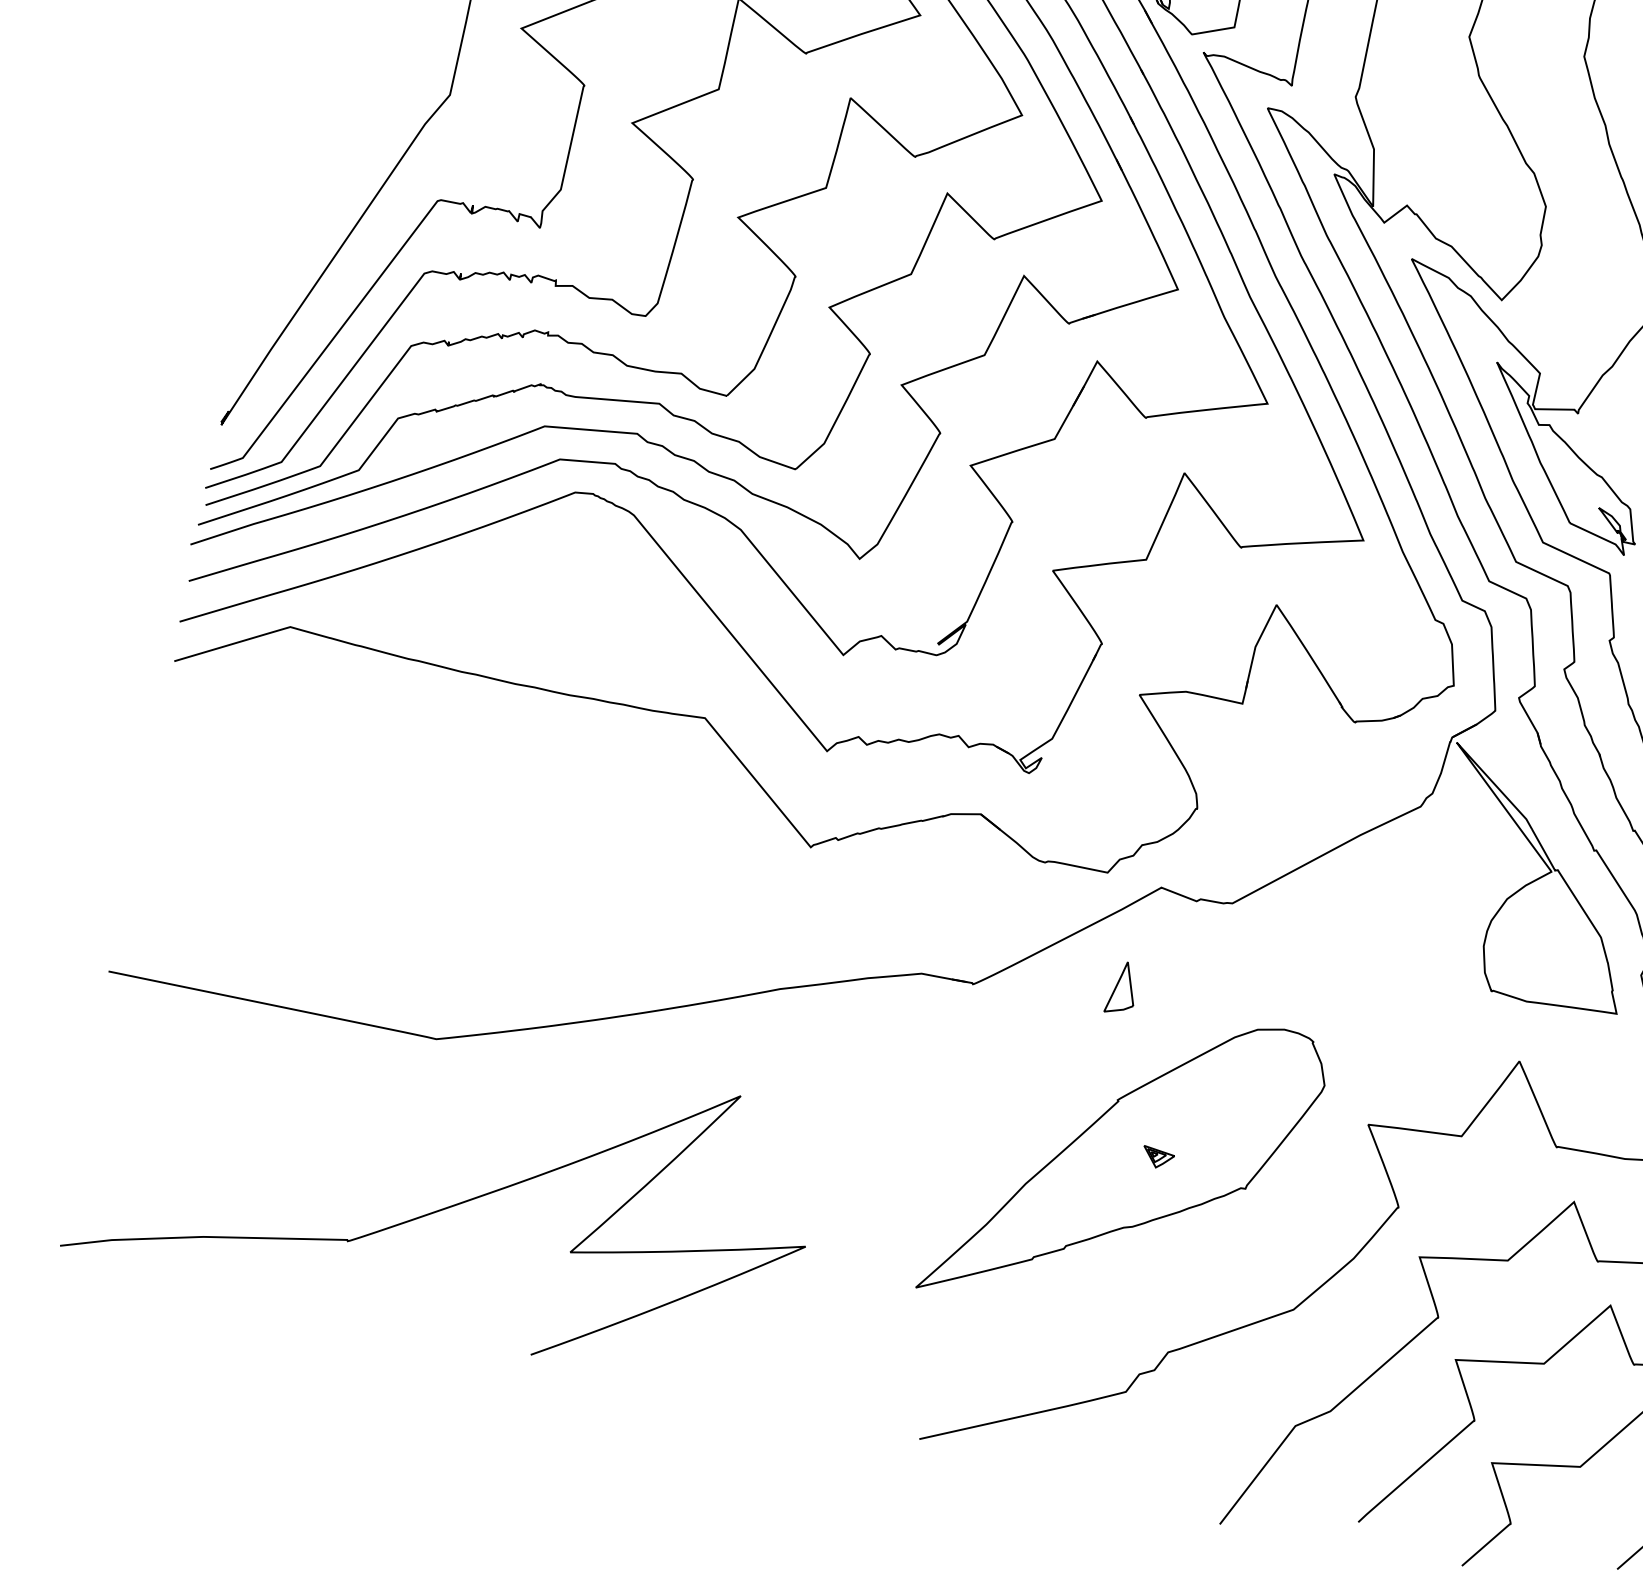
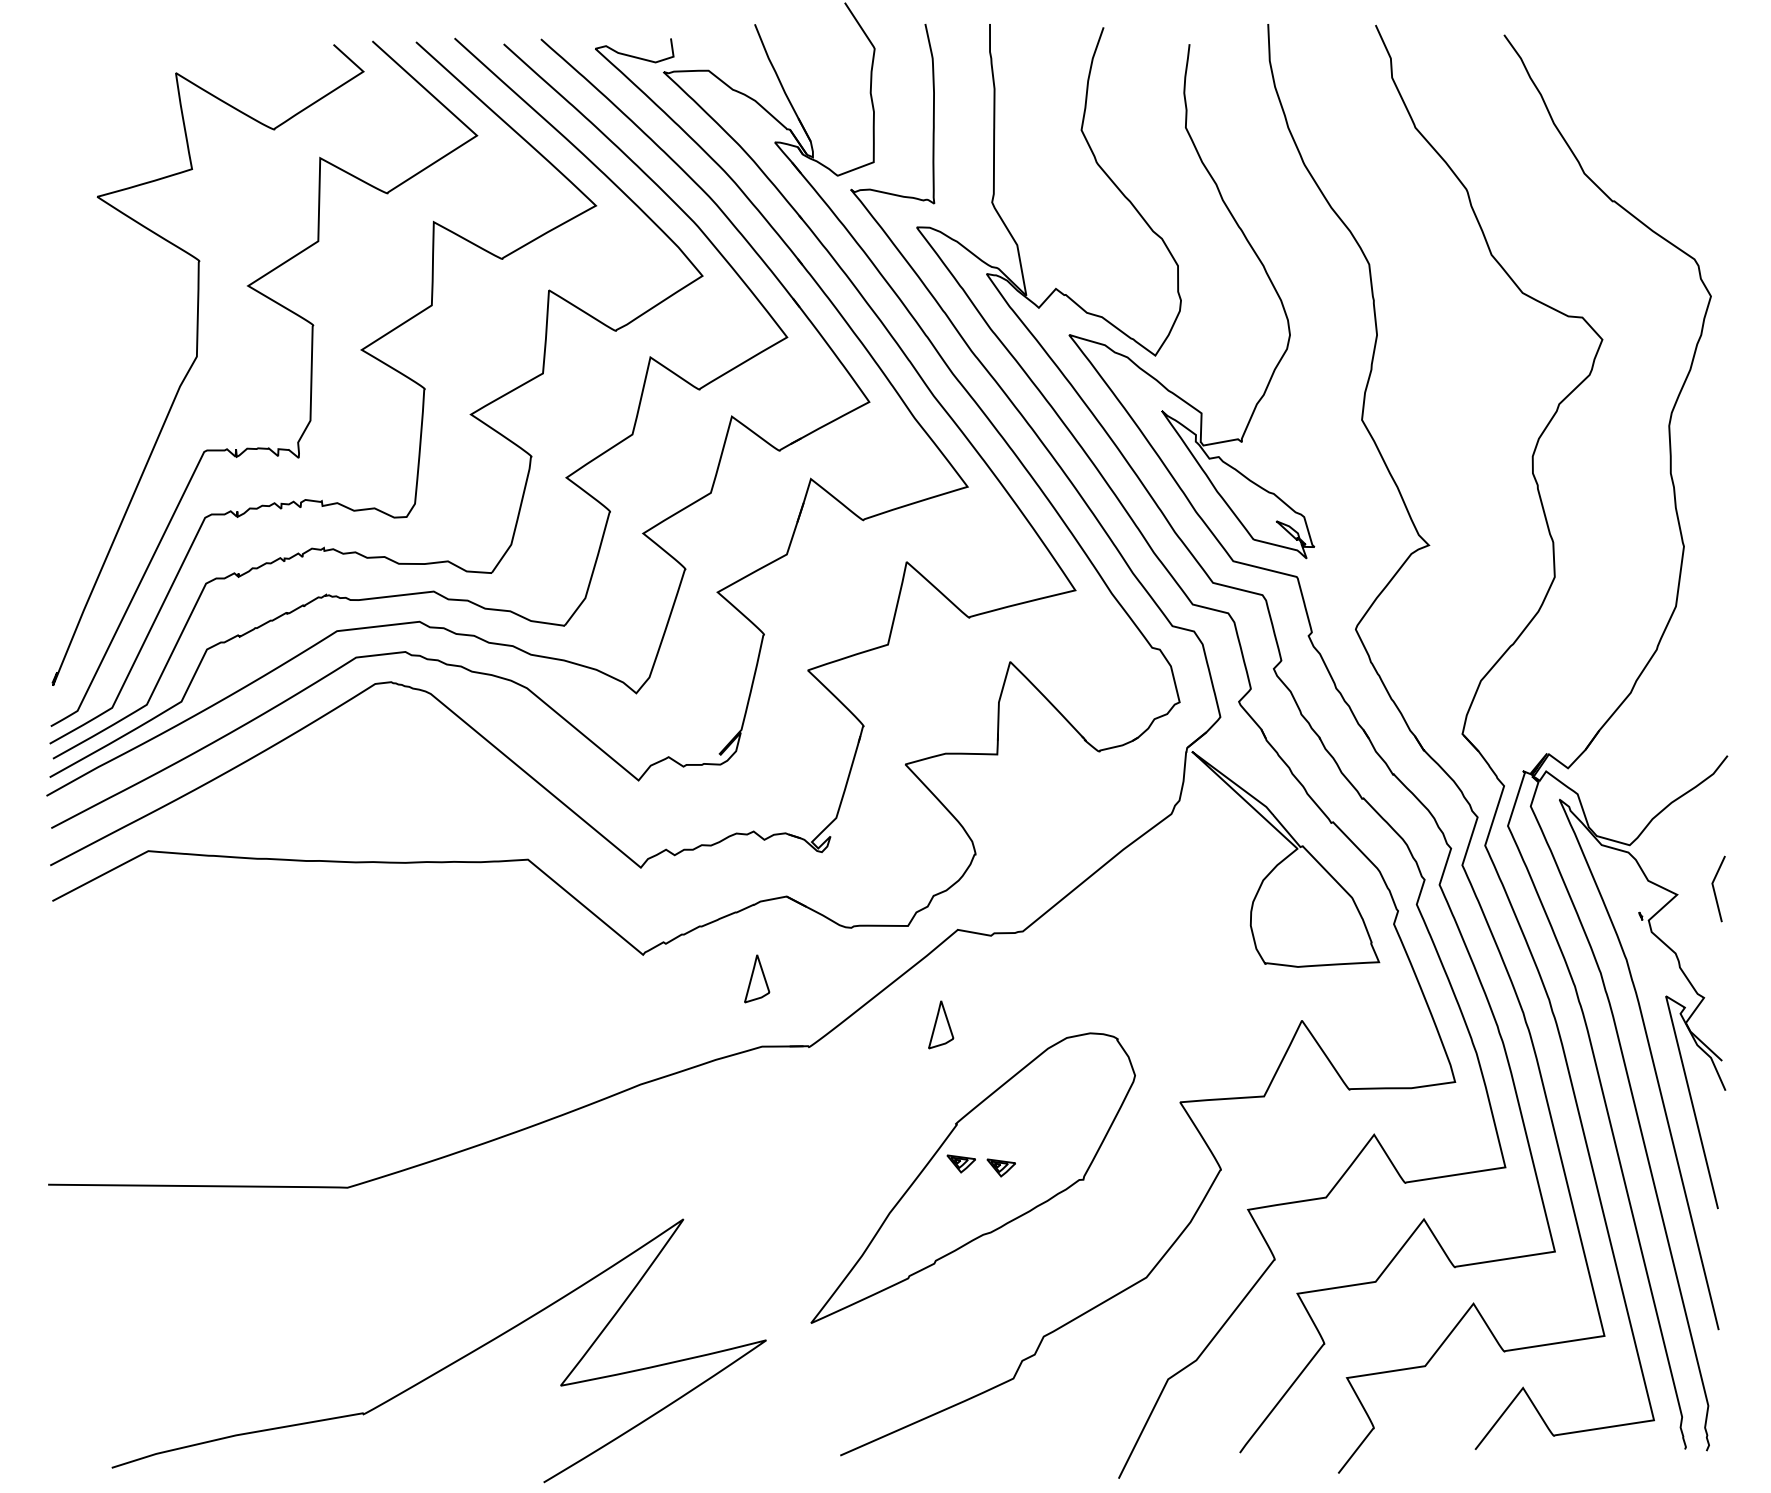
part: (931, 897) -> (757, 978), added
part: (1114, 1144) -> (960, 1163), added
curve: (451, 1204) -> (448, 1364), moved

